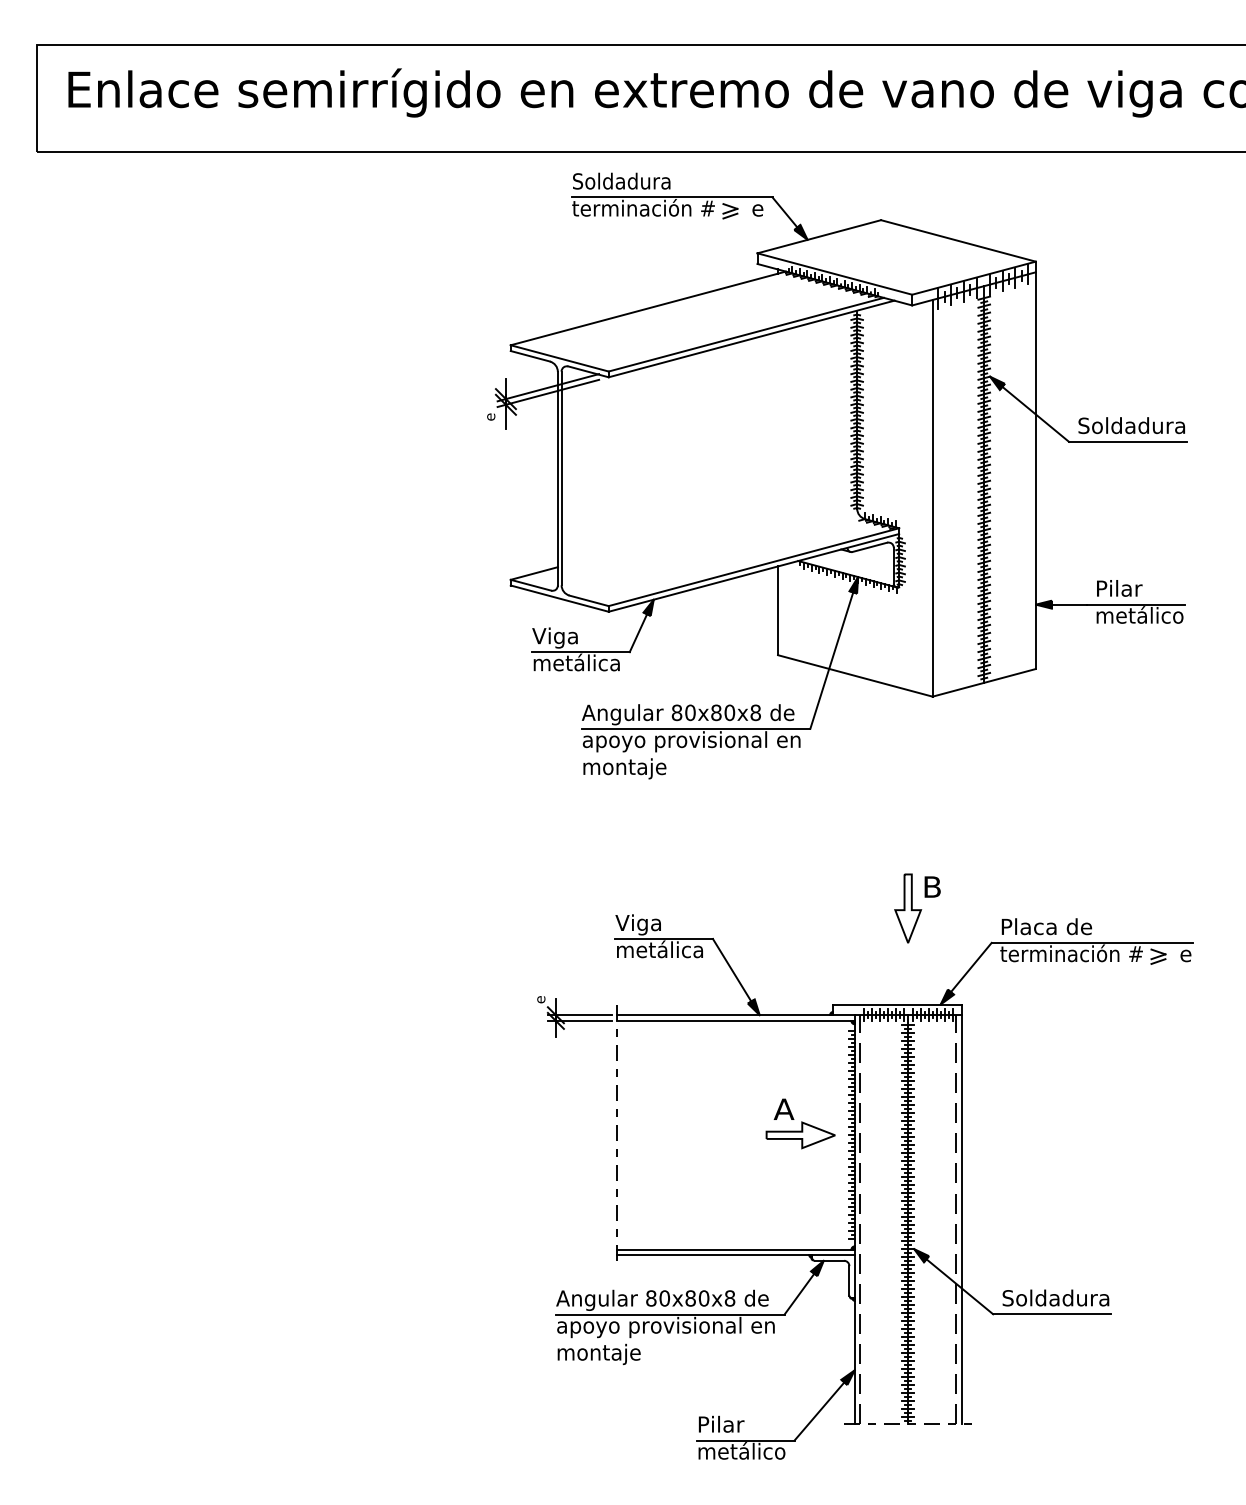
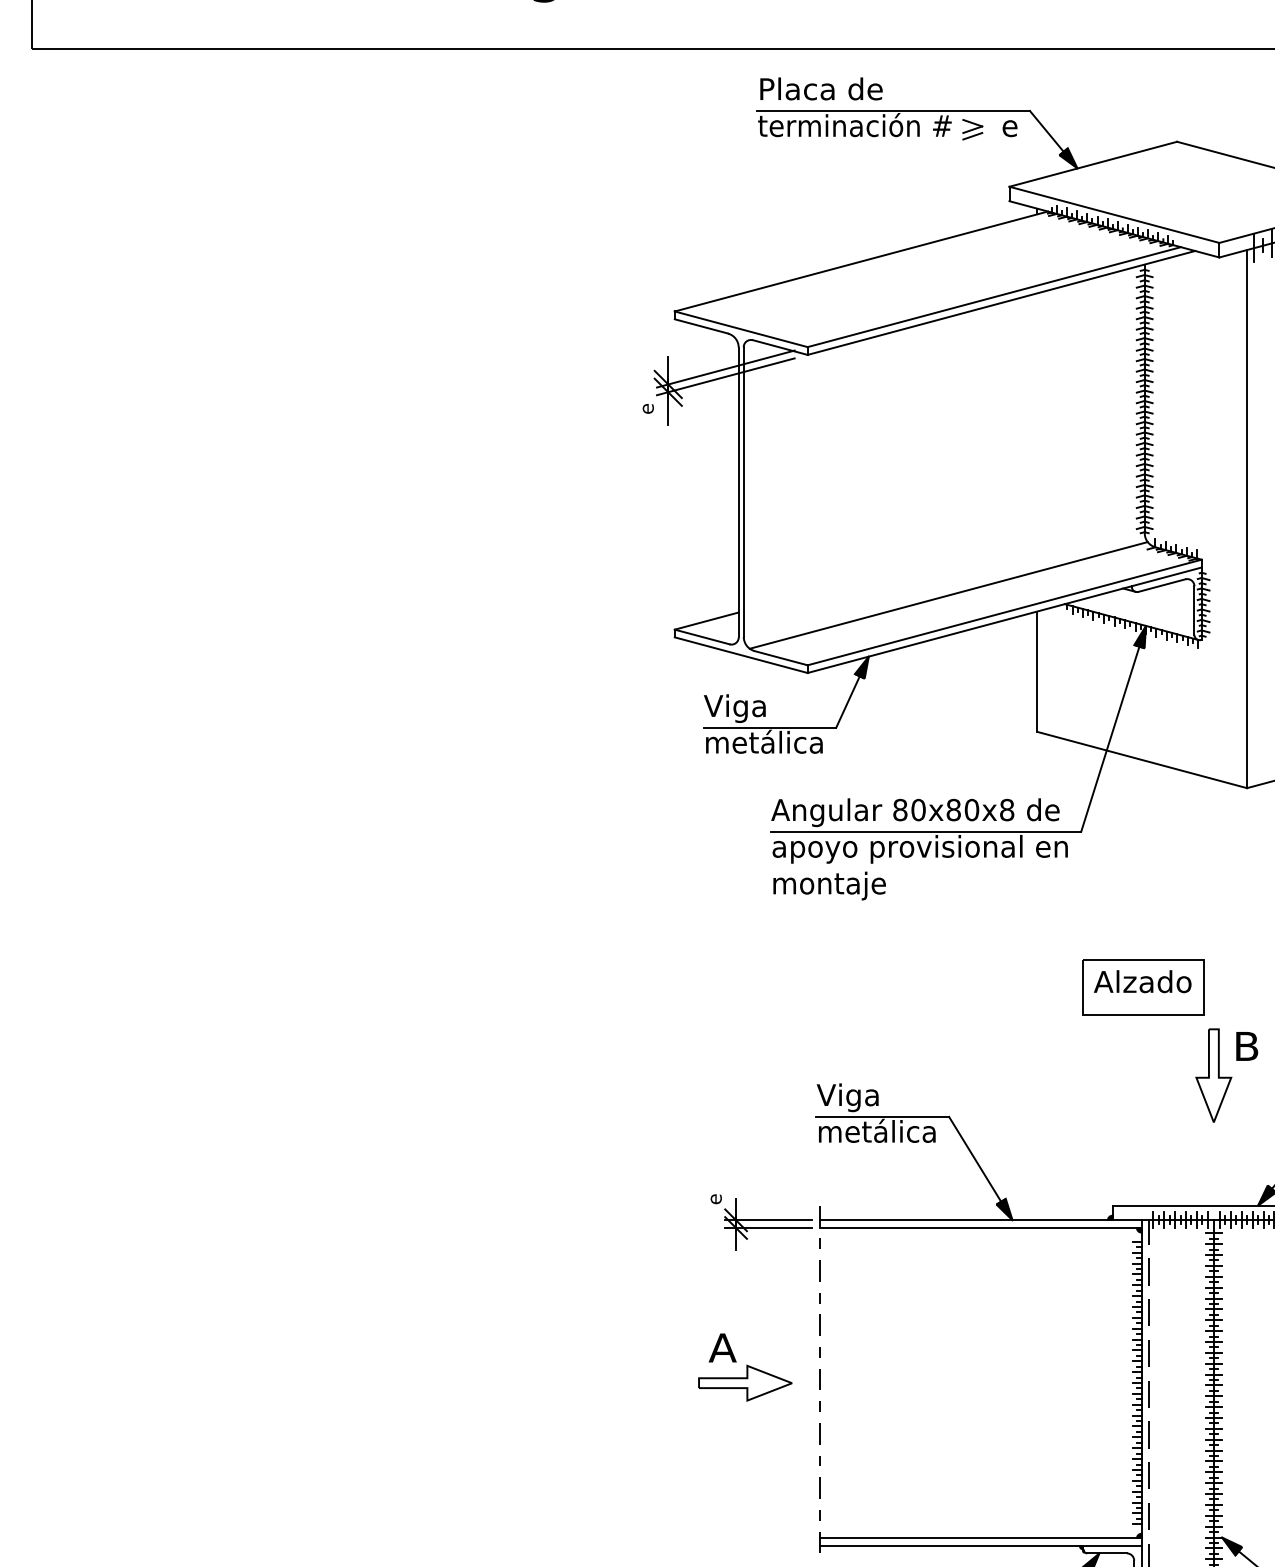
text: (621, 180) -> (825, 87), Soldadura -> Placa de
line: (712, 554) -> (948, 595), added
part: (855, 843) -> (1142, 987), added
part: (800, 1123) -> (744, 1367), moved

